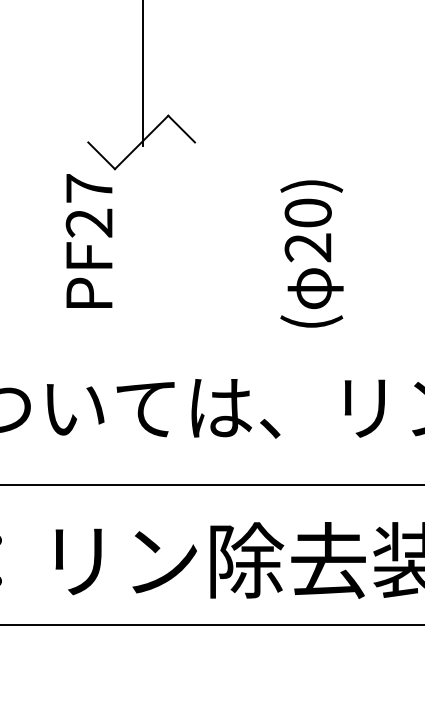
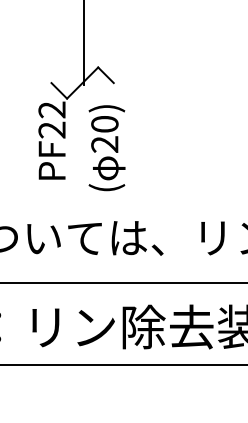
text: (88, 187) -> (51, 109), PF27 -> PF22
text: (311, 254) -> (106, 148), moved

